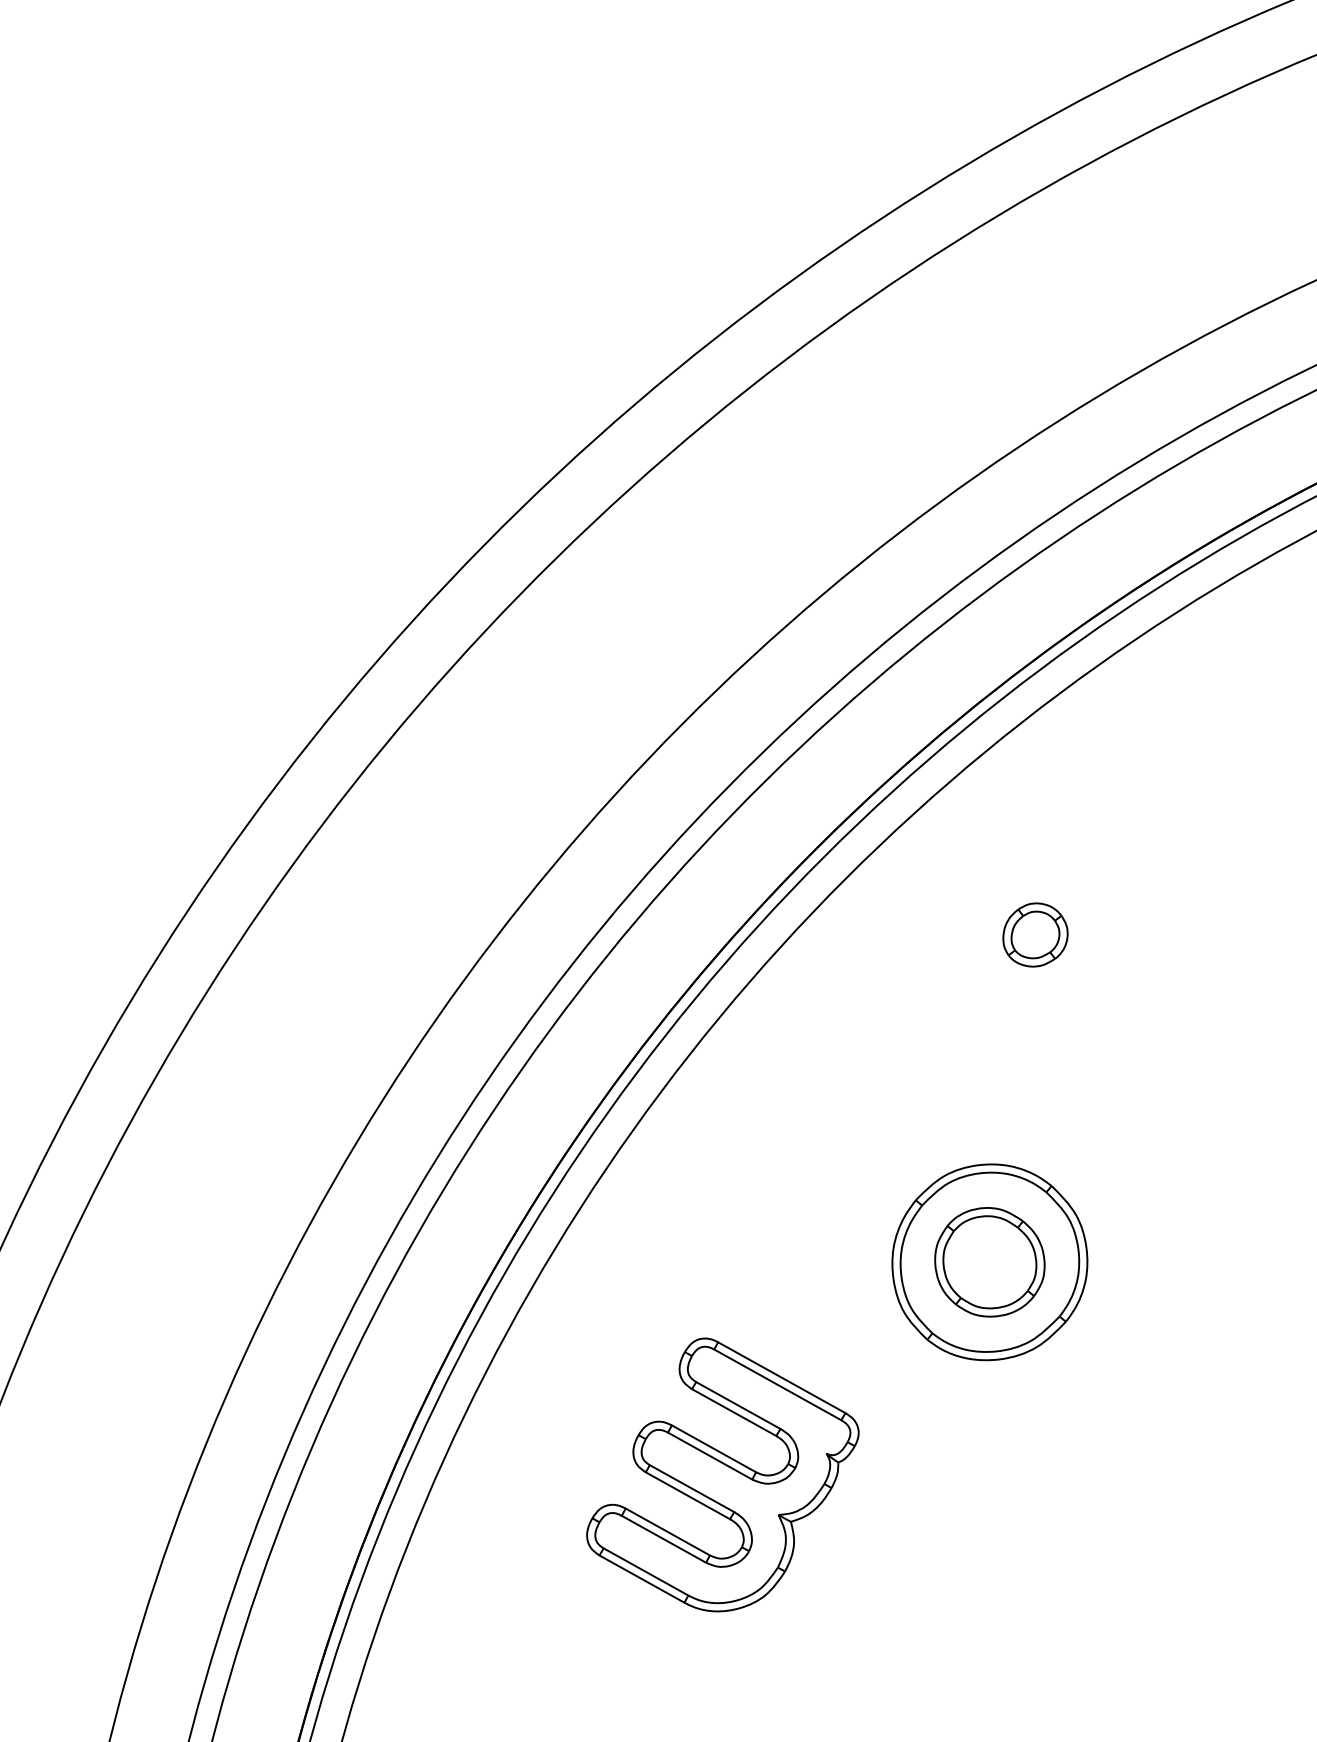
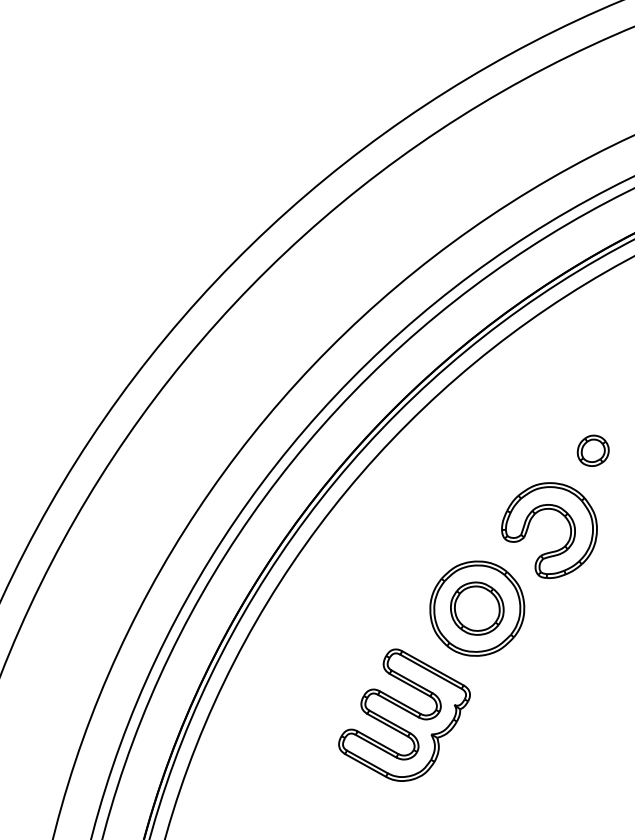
part: (1033, 934) -> (592, 450), moved
part: (1174, 1079) -> (566, 520), added
part: (722, 1473) -> (404, 714), moved

